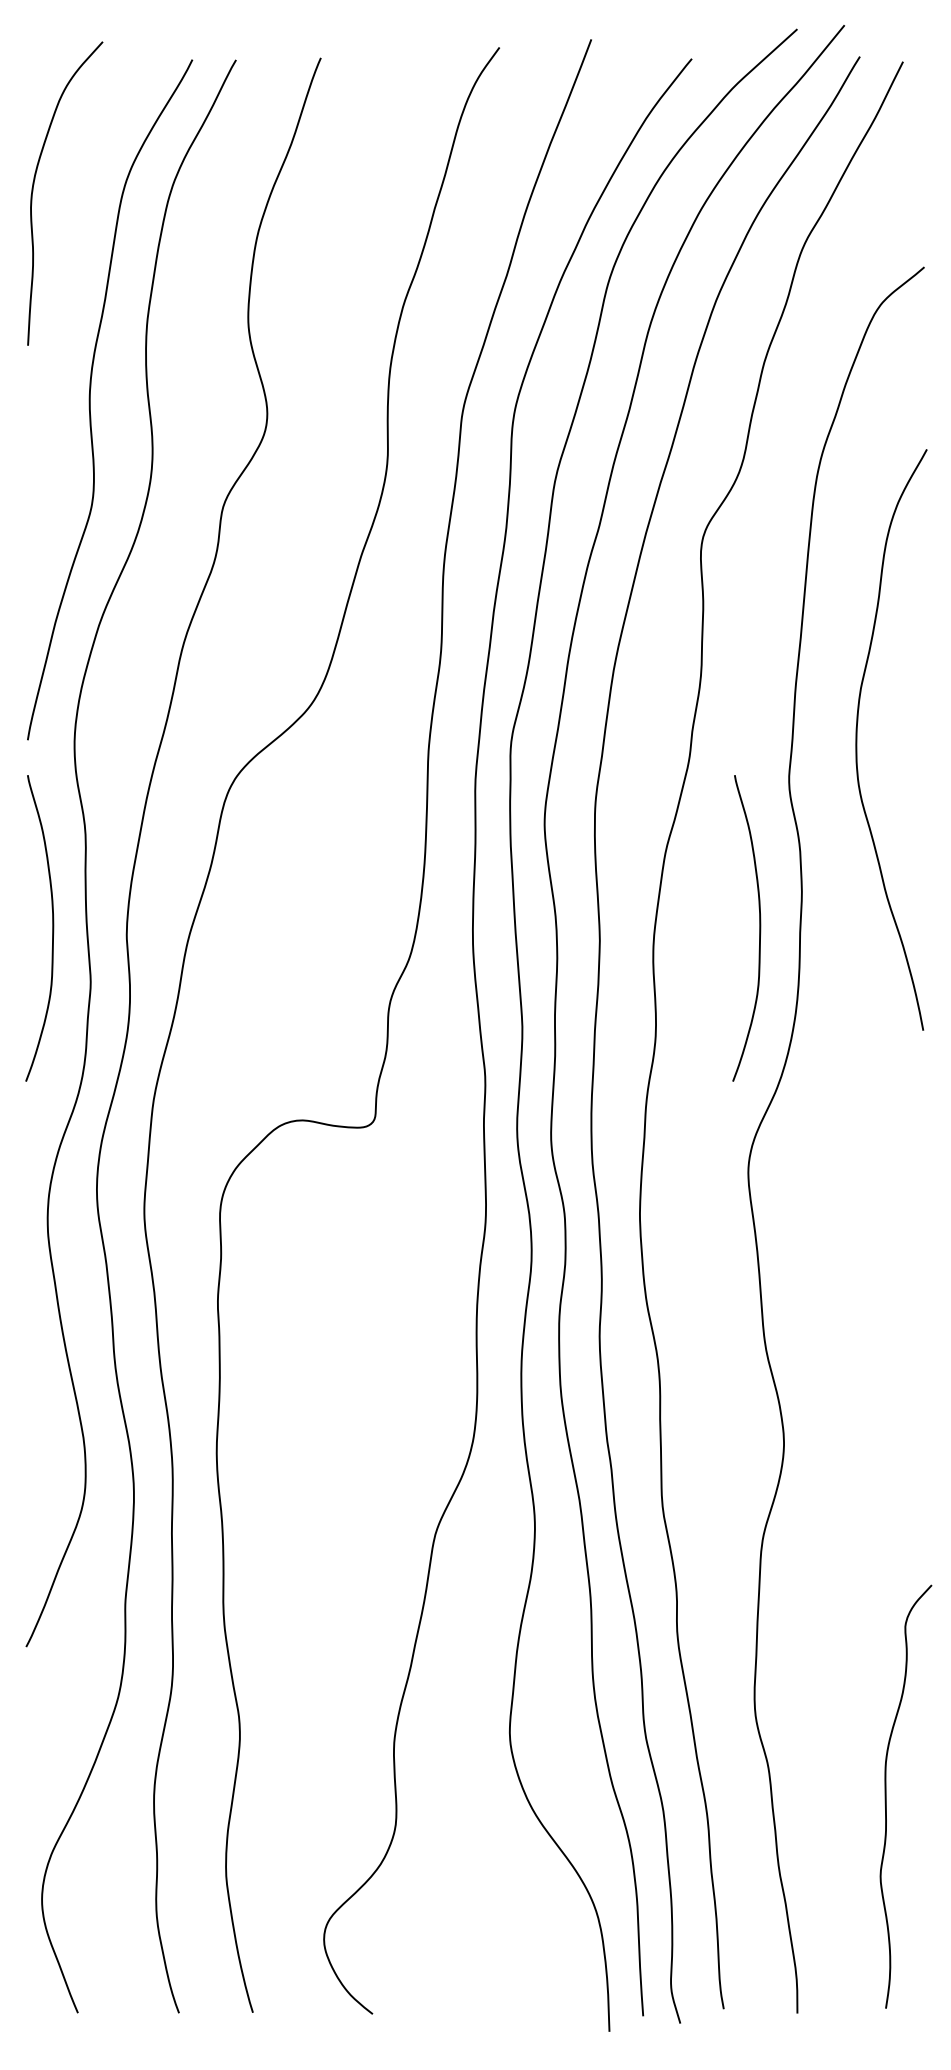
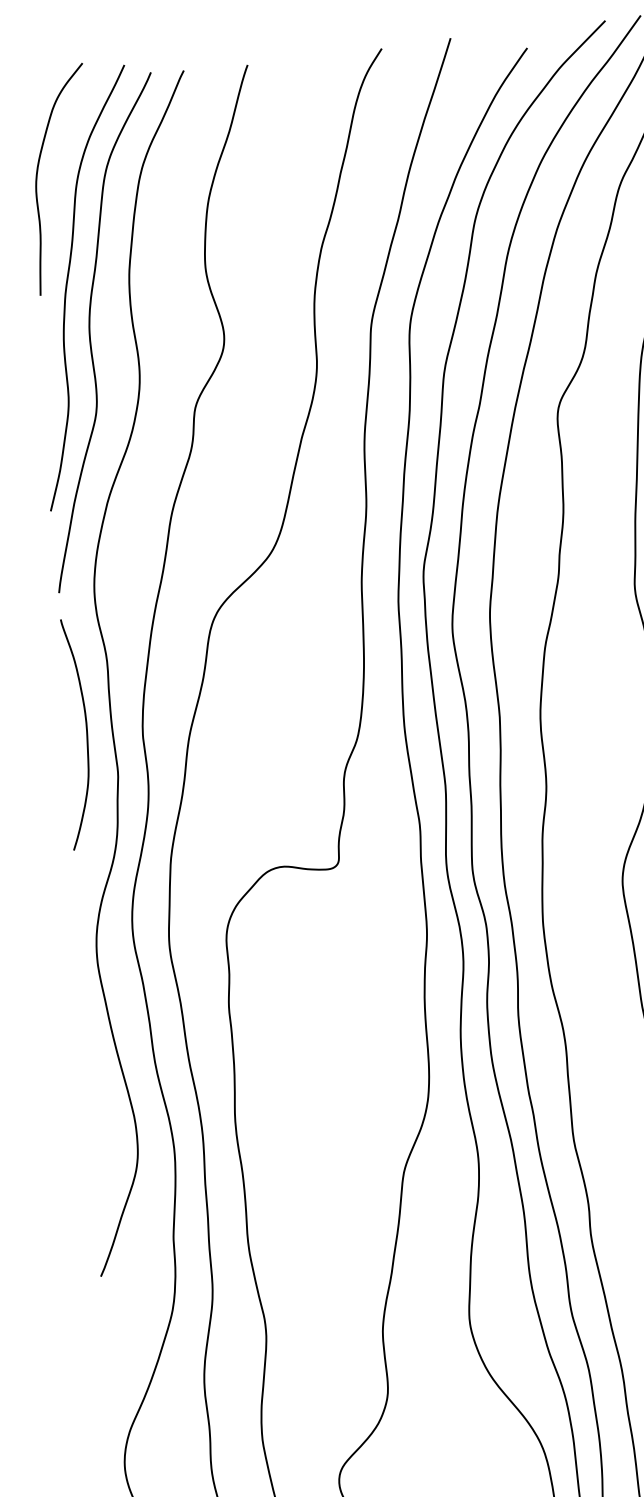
curve: (64, 334) -> (67, 285), added
curve: (759, 928) -> (619, 700), removed

